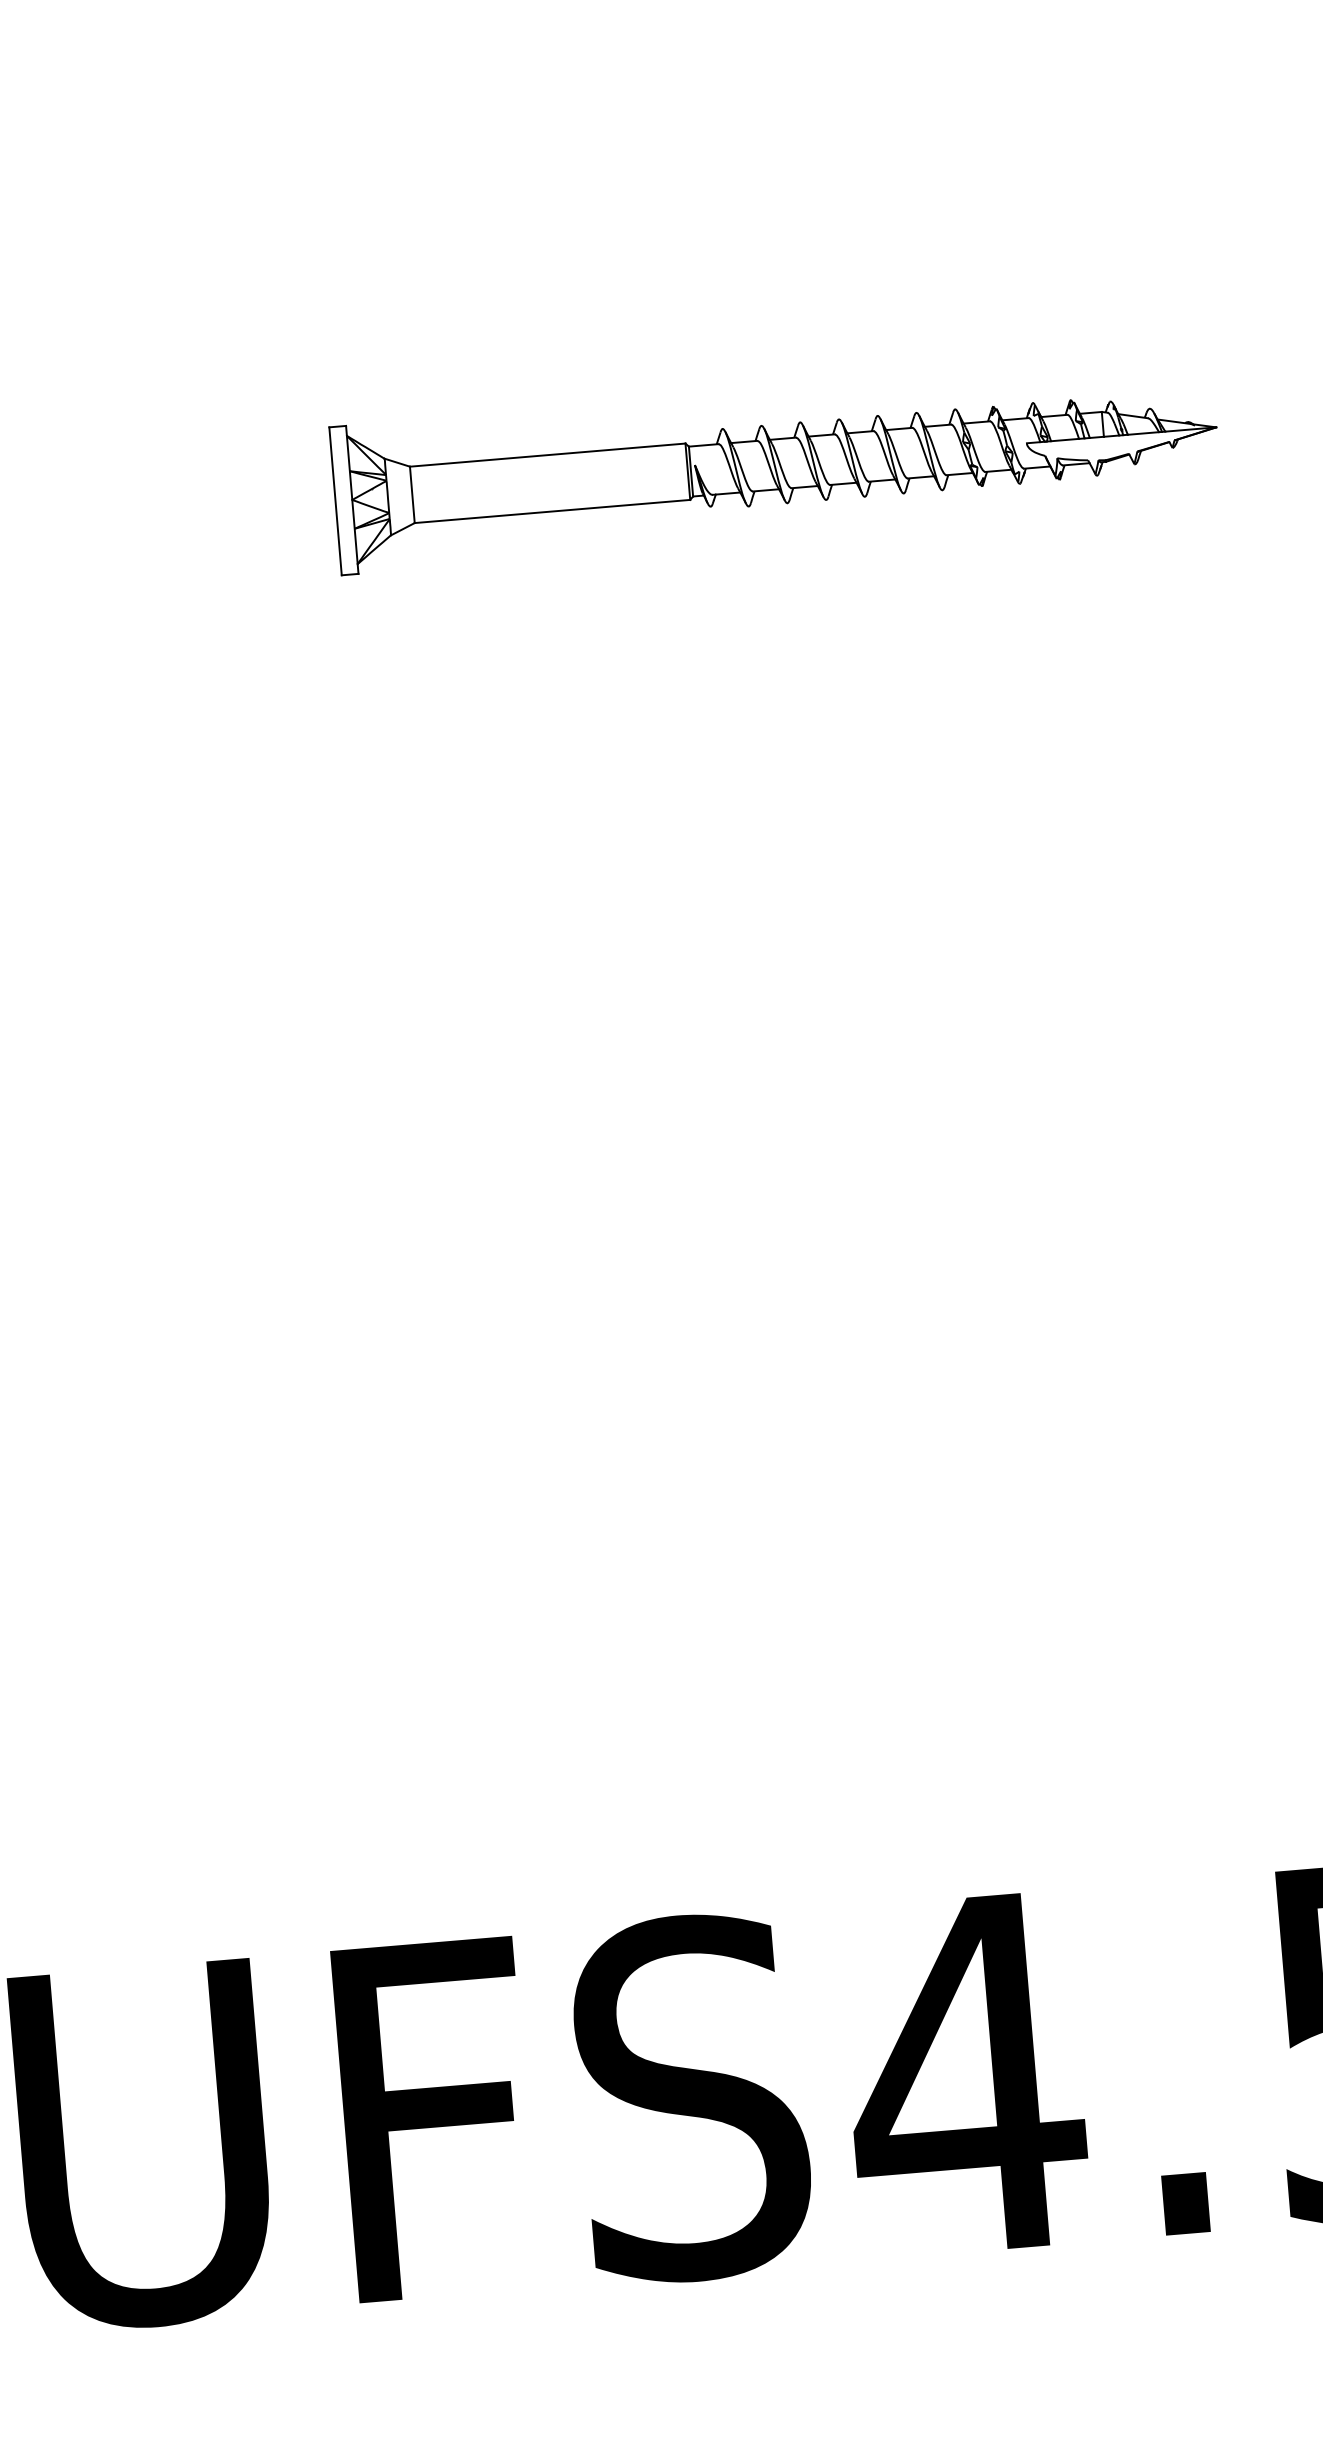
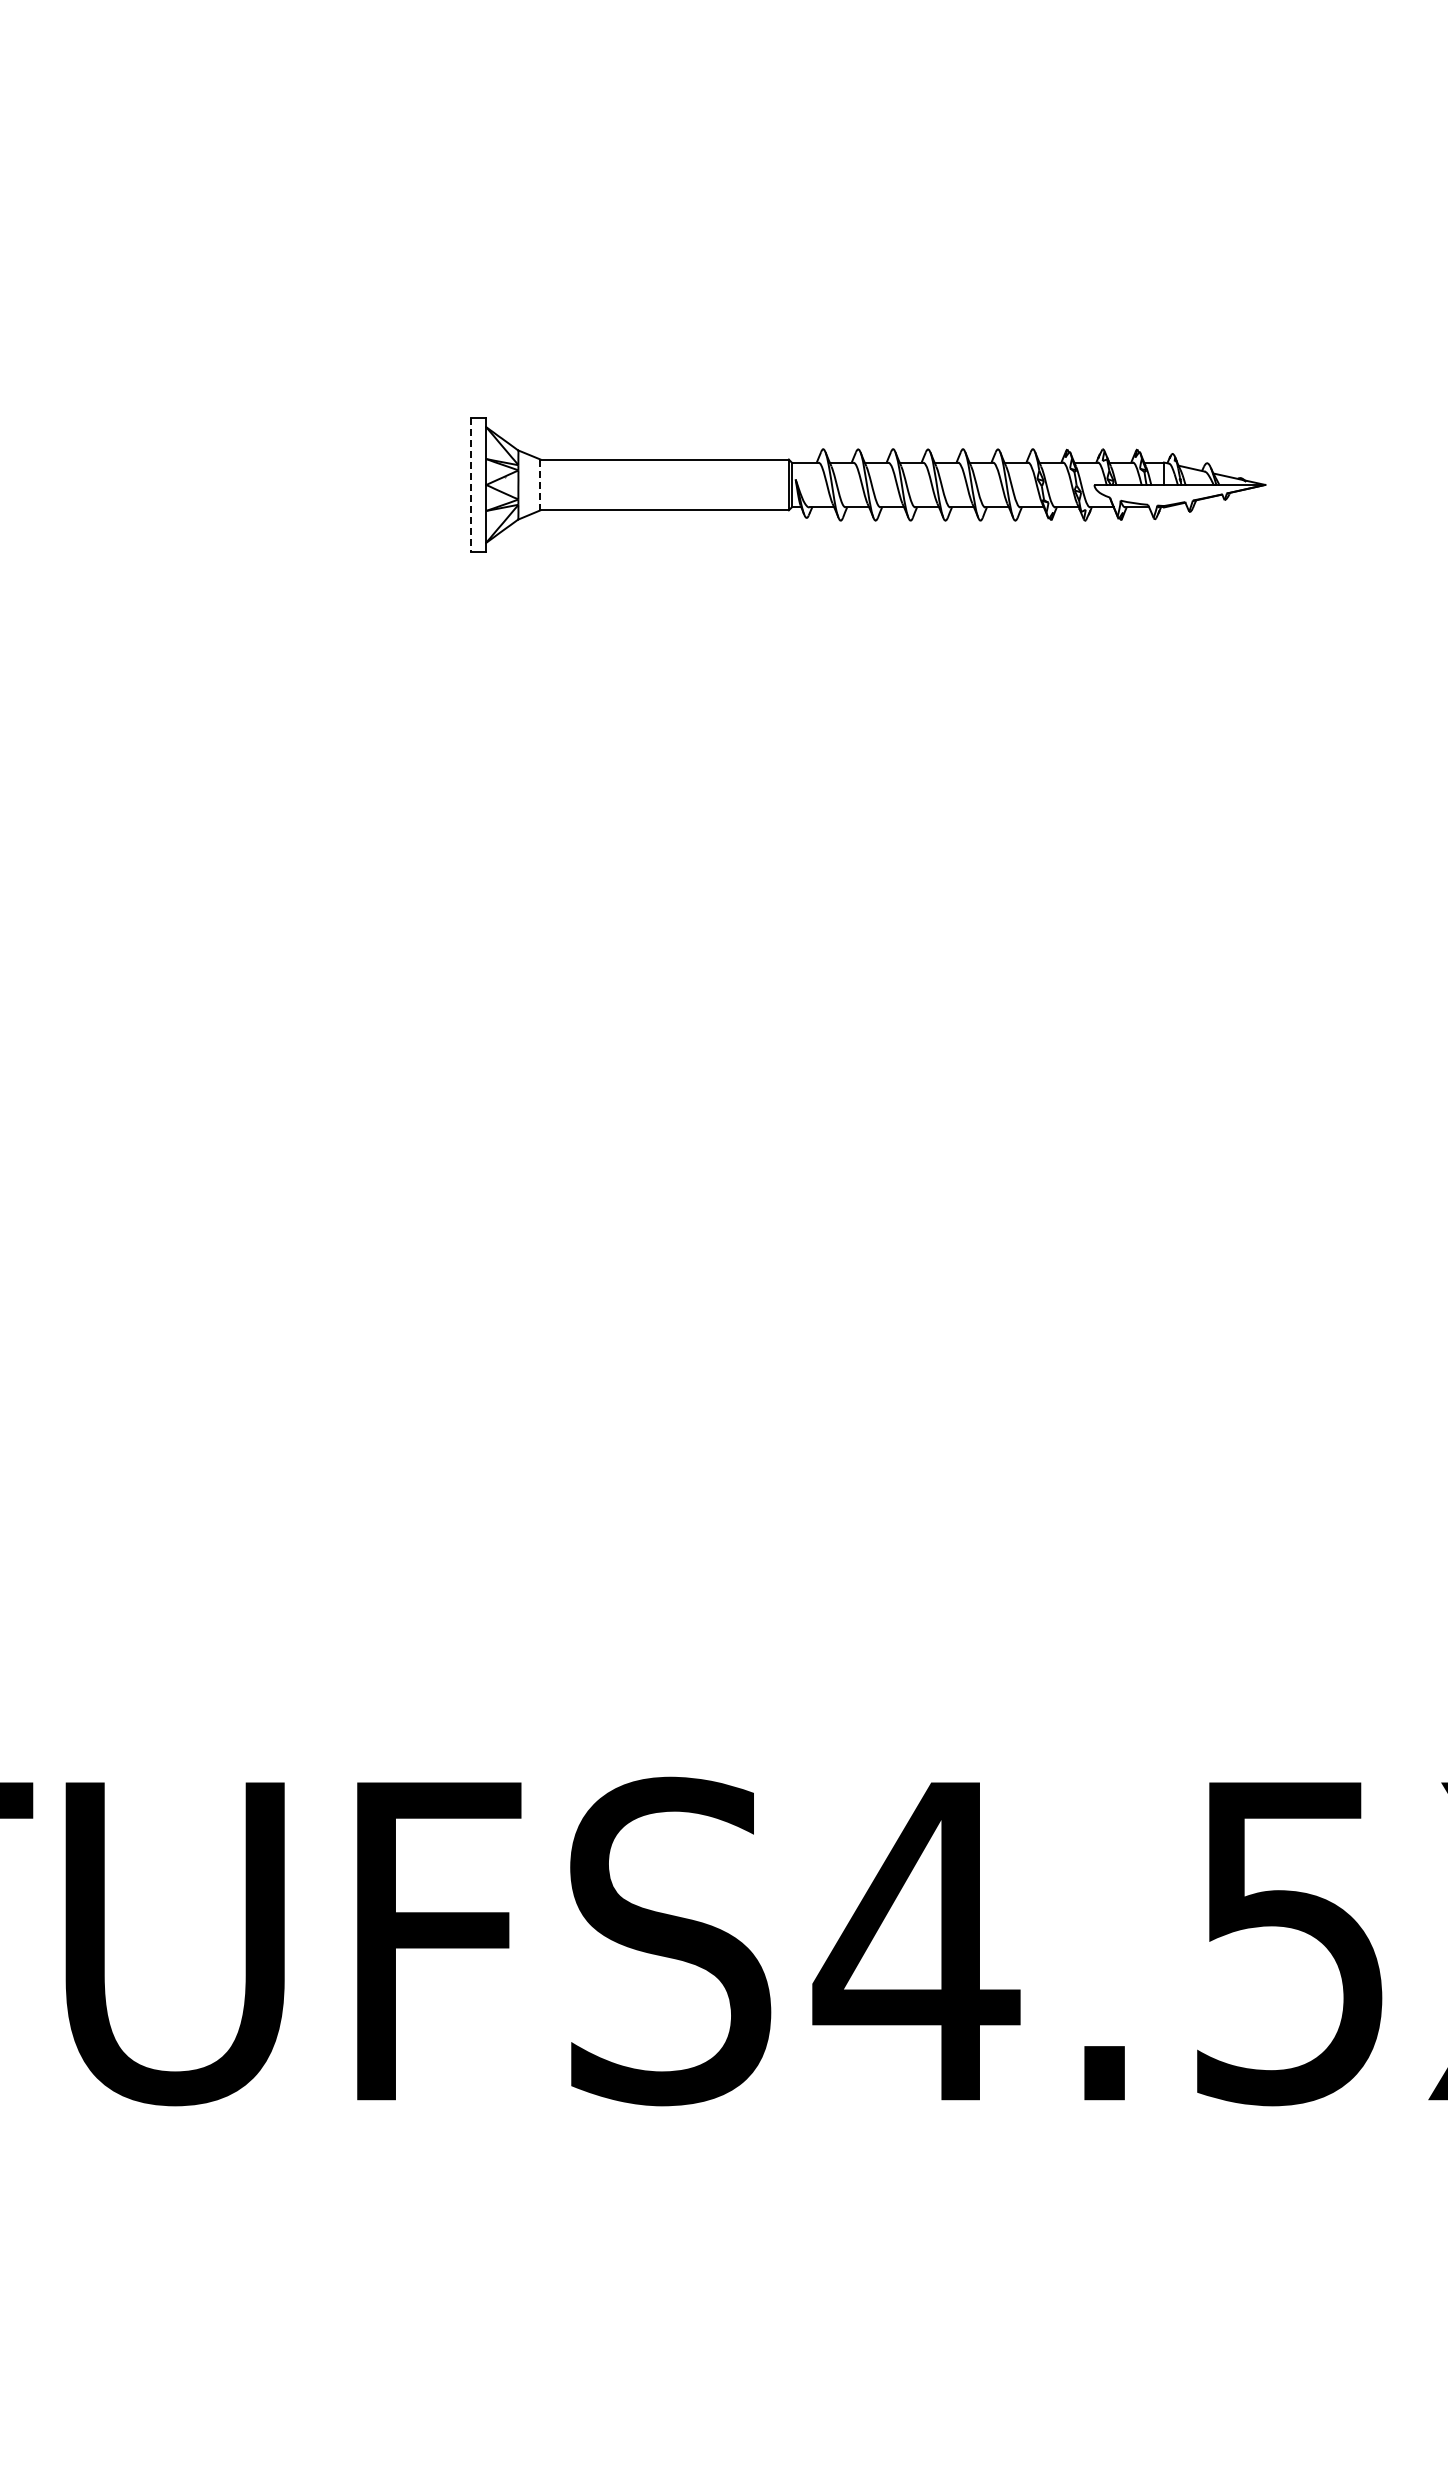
line: (412, 495) -> (540, 485), solid -> dashed
line: (335, 500) -> (471, 484), solid -> dashed

